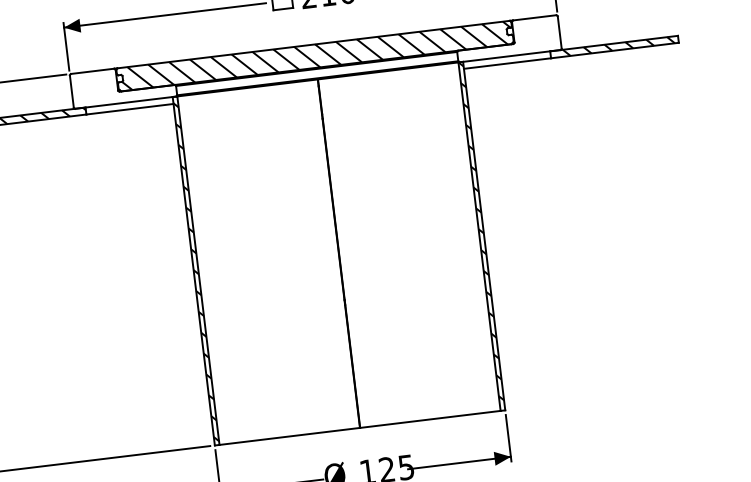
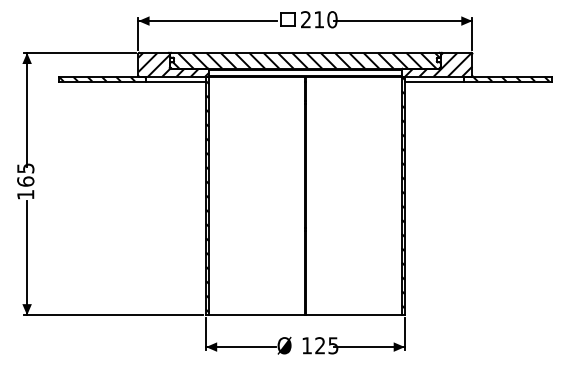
hatch: (510, 38) -> (438, 64), added
hatch: (123, 84) -> (173, 64), added

